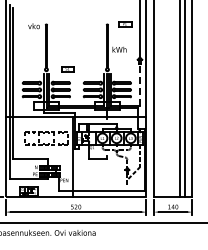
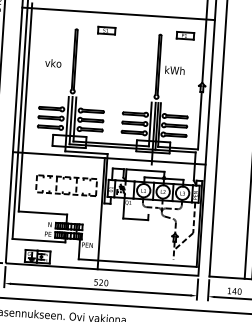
line: (75, 11) -> (117, 14), added
text: (33, 26) -> (52, 63), moved
part: (67, 69) -> (105, 31), moved
line: (139, 84) -> (199, 120), dashed -> solid

